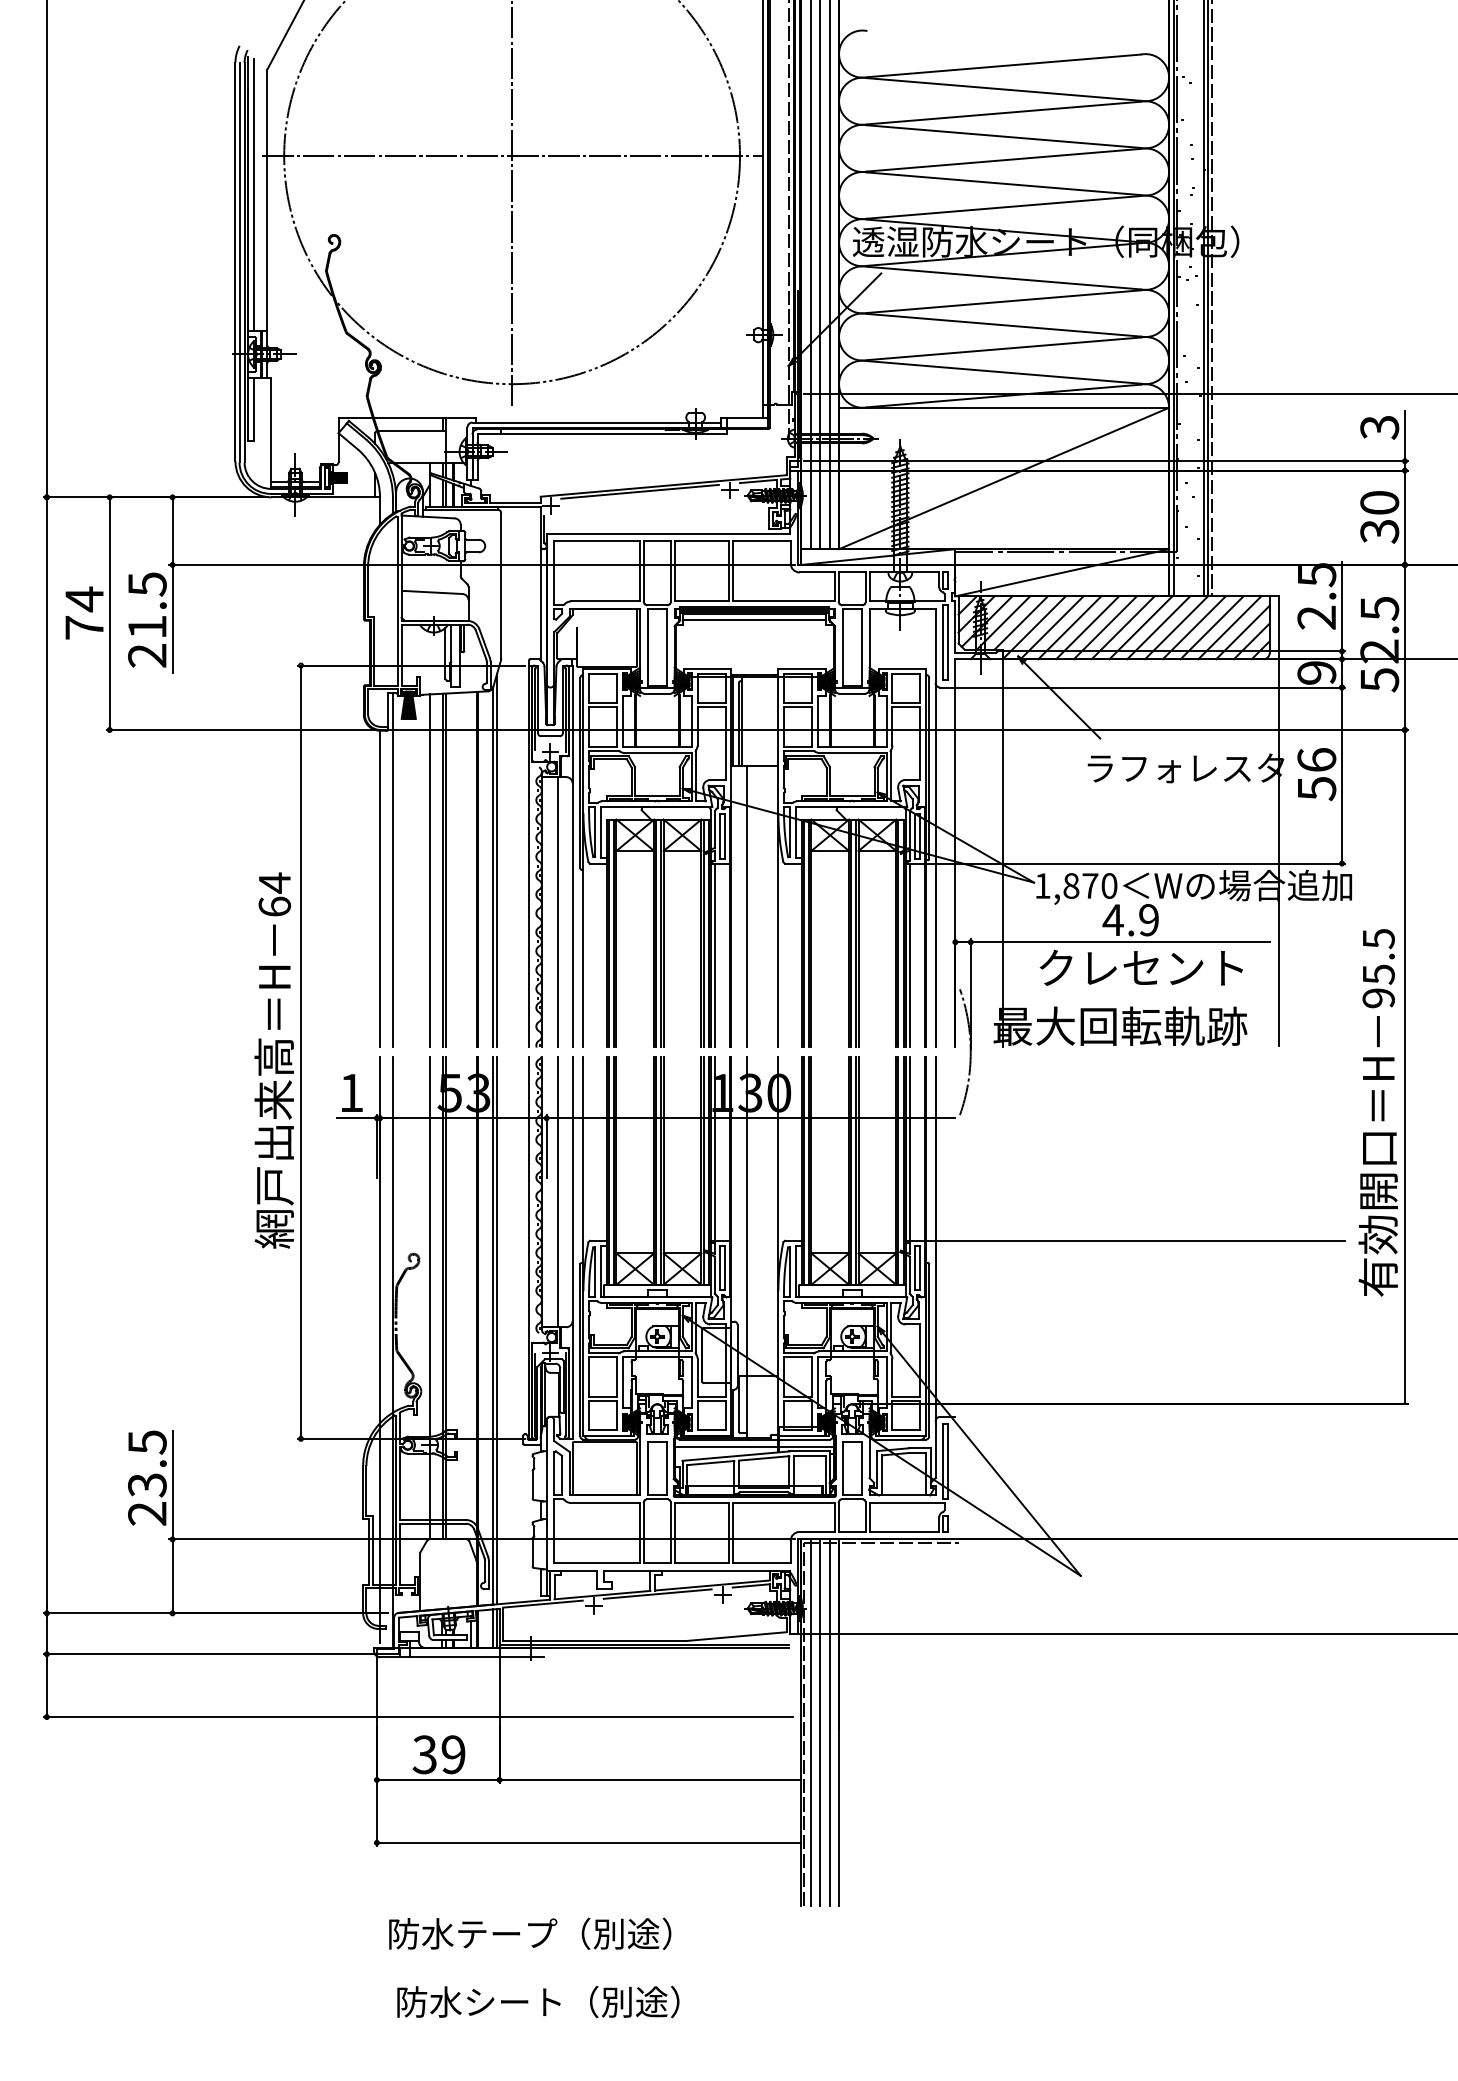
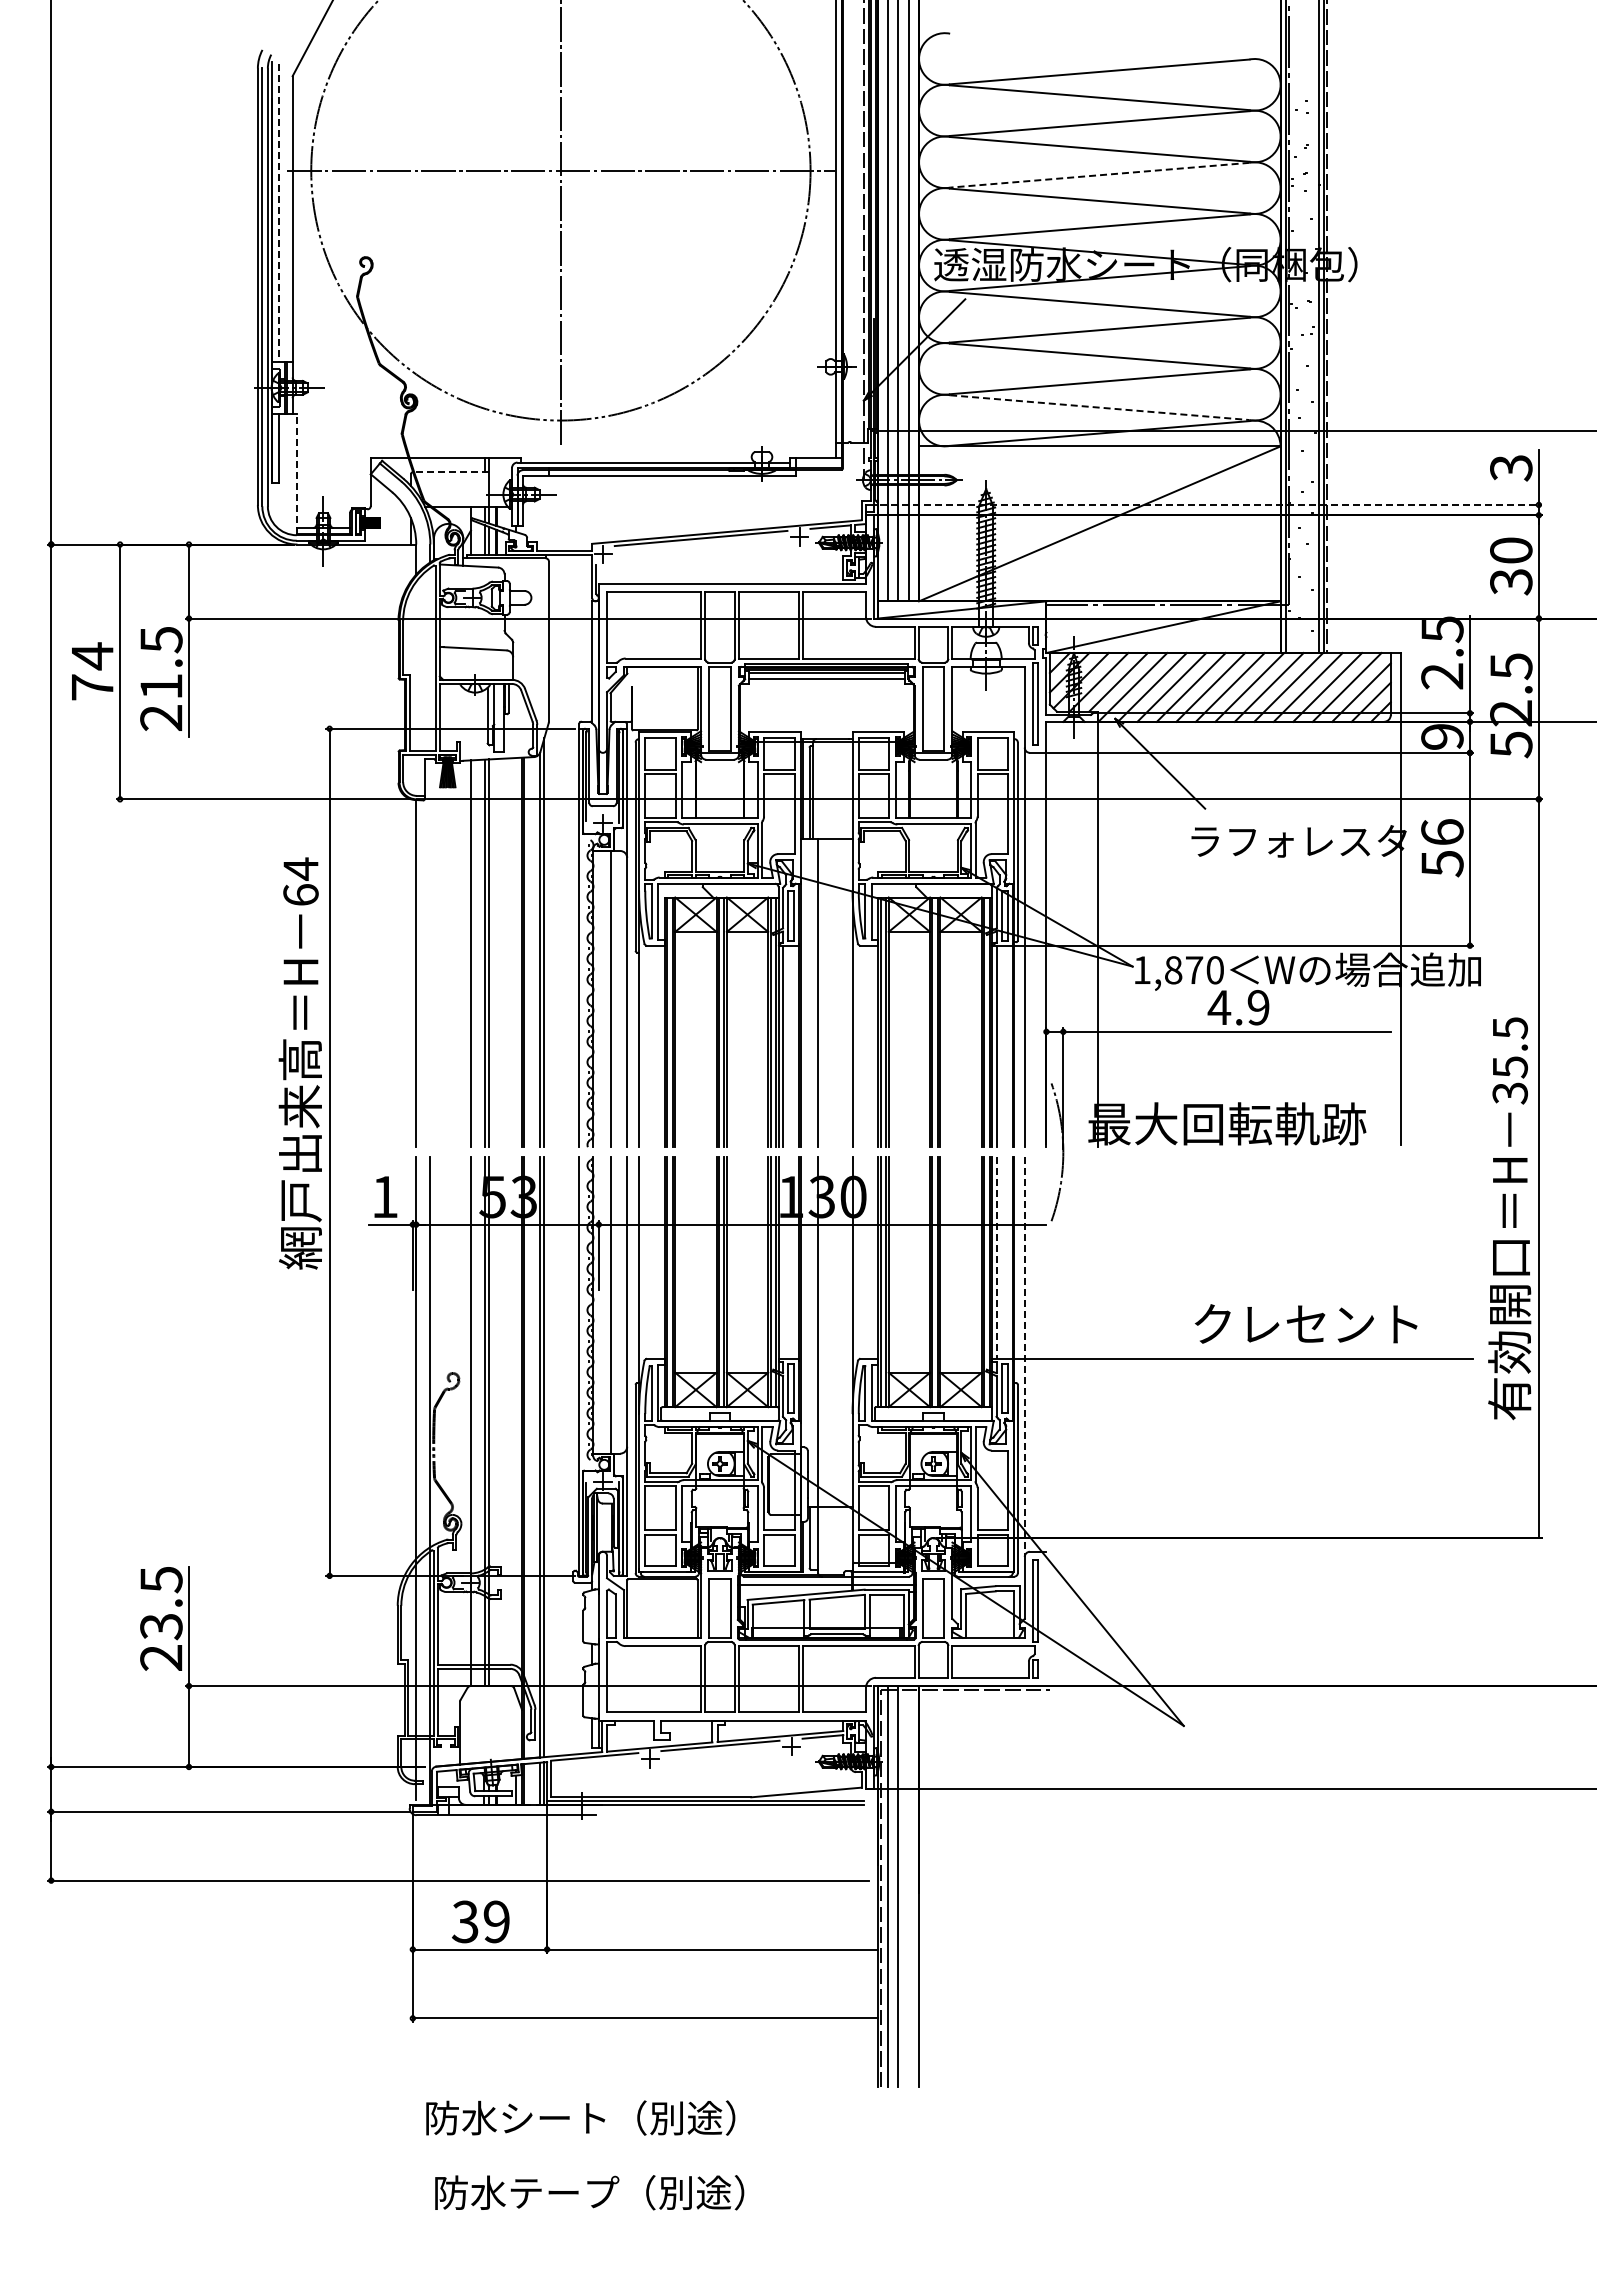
line: (1003, 160) -> (1099, 175), solid -> dashed
line: (254, 195) -> (278, 213), solid -> dashed
line: (1004, 372) -> (1100, 407), solid -> dashed
line: (411, 431) -> (450, 472), solid -> dashed
line: (270, 432) -> (296, 473), solid -> dashed
line: (1106, 460) -> (1211, 504), solid -> dashed
line: (393, 870) -> (430, 953), removed
text: (1141, 967) -> (1306, 1323), moved
text: (1378, 998) -> (1509, 1093), 95.5 -> 35.5
text: (273, 1060) -> (299, 1063), moved
line: (715, 1148) -> (783, 1257), removed
line: (909, 1149) -> (996, 1258), solid -> dashed
line: (935, 1239) -> (1024, 1357), solid -> dashed
line: (829, 1722) -> (908, 1886), removed
text: (508, 1933) -> (556, 2117), 防水テープ（別途） -> 防水シート（別途）
text: (515, 2000) -> (564, 2191), 防水シート（別途） -> 防水テープ（別途）

